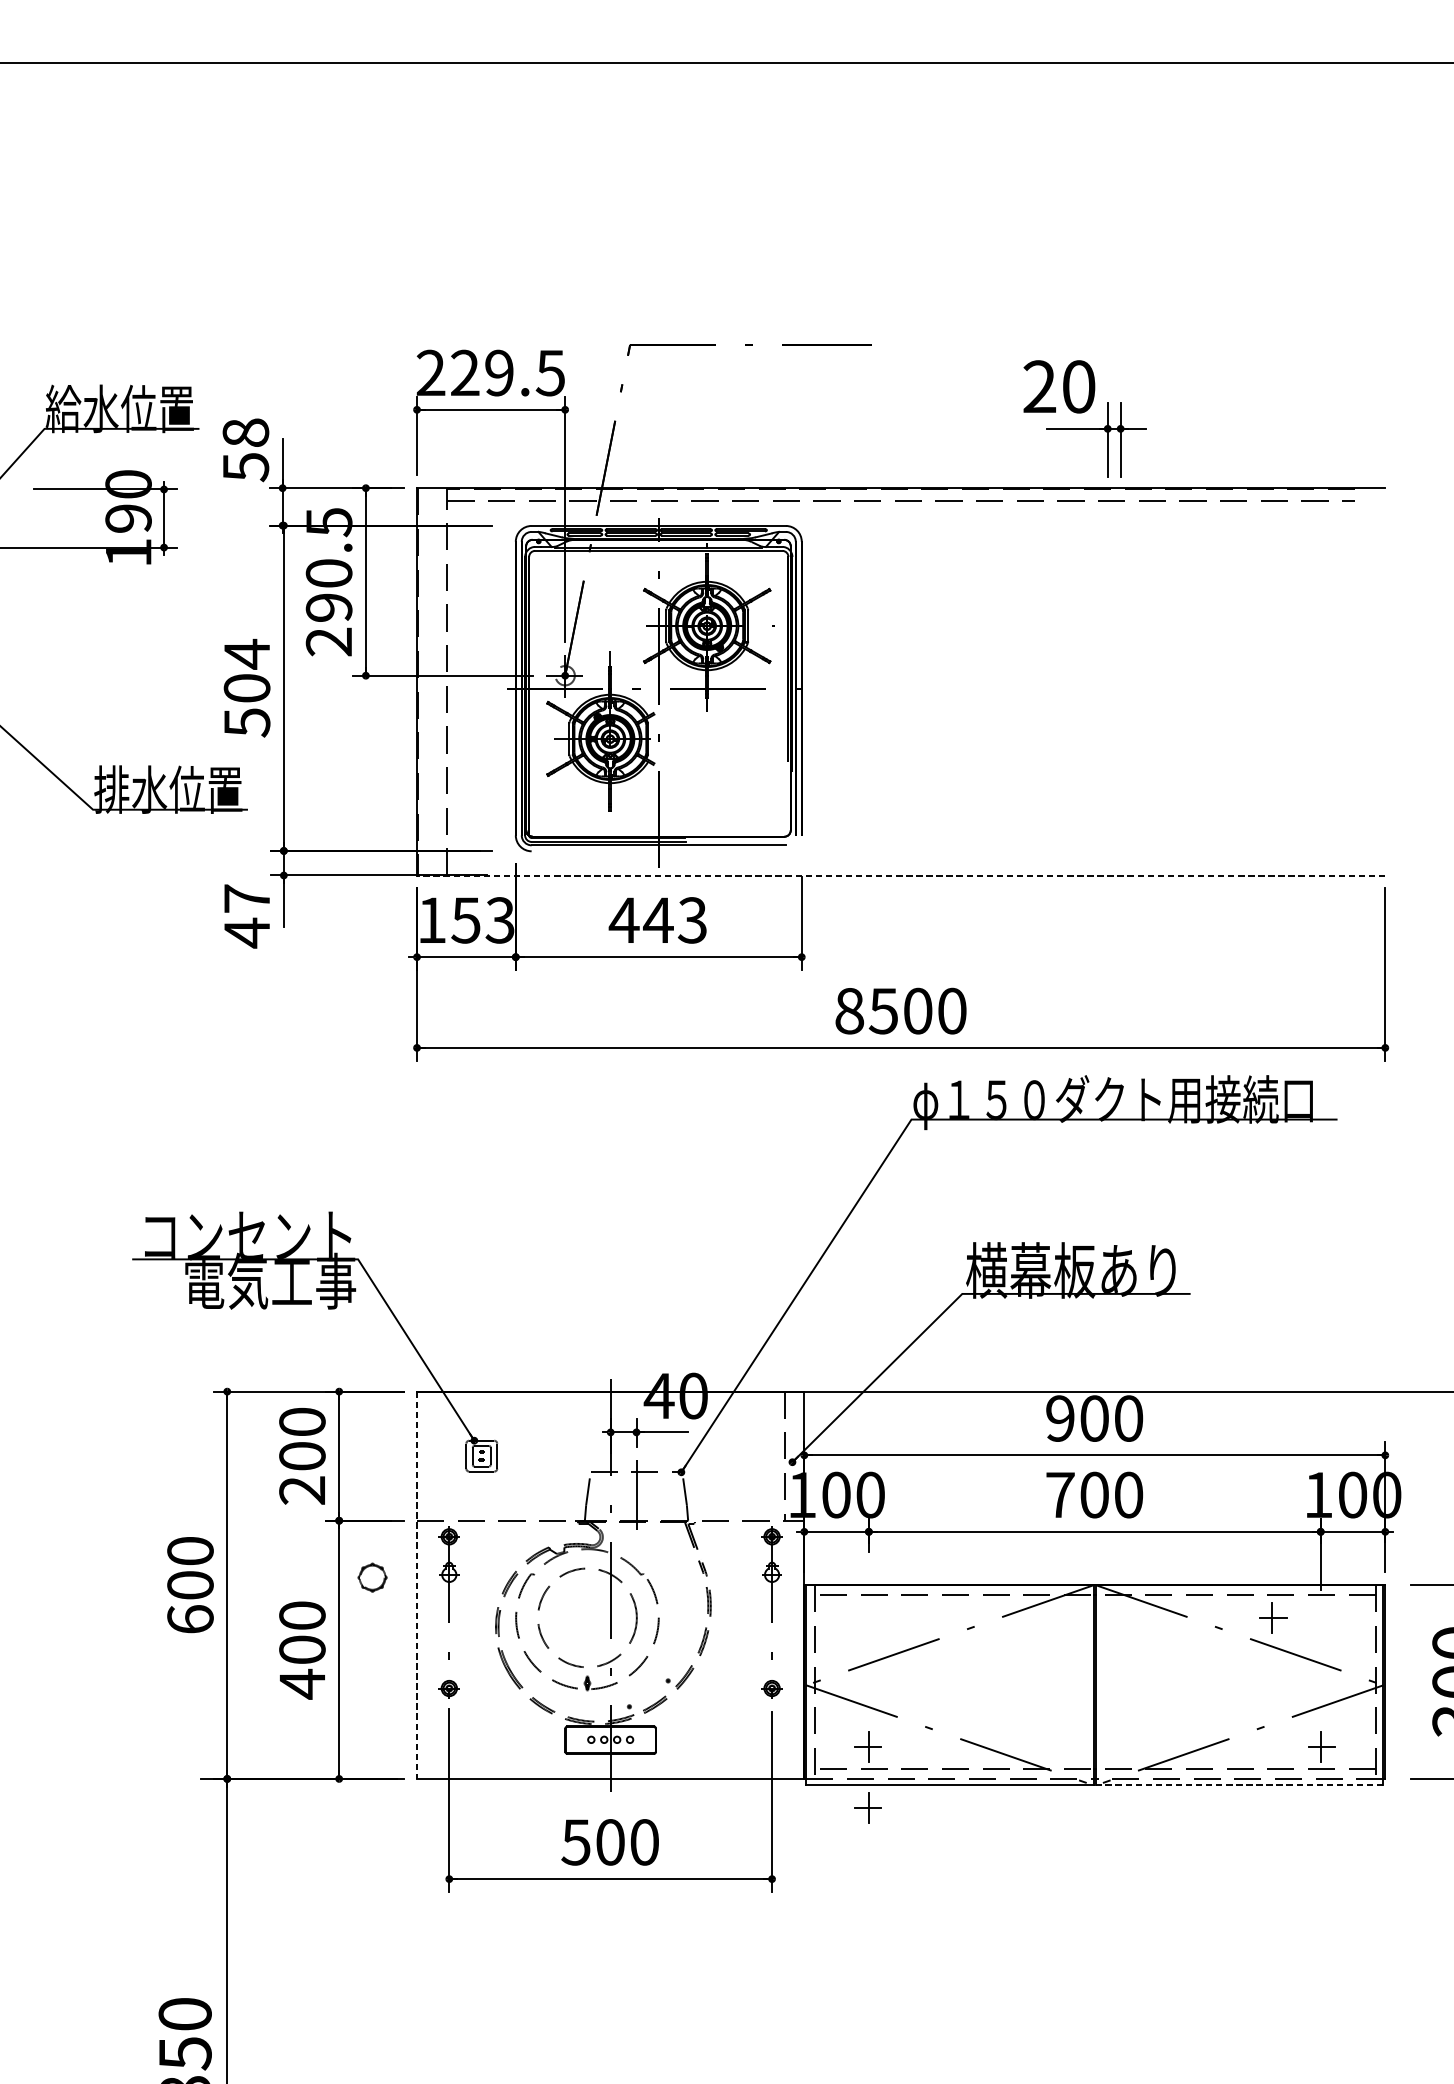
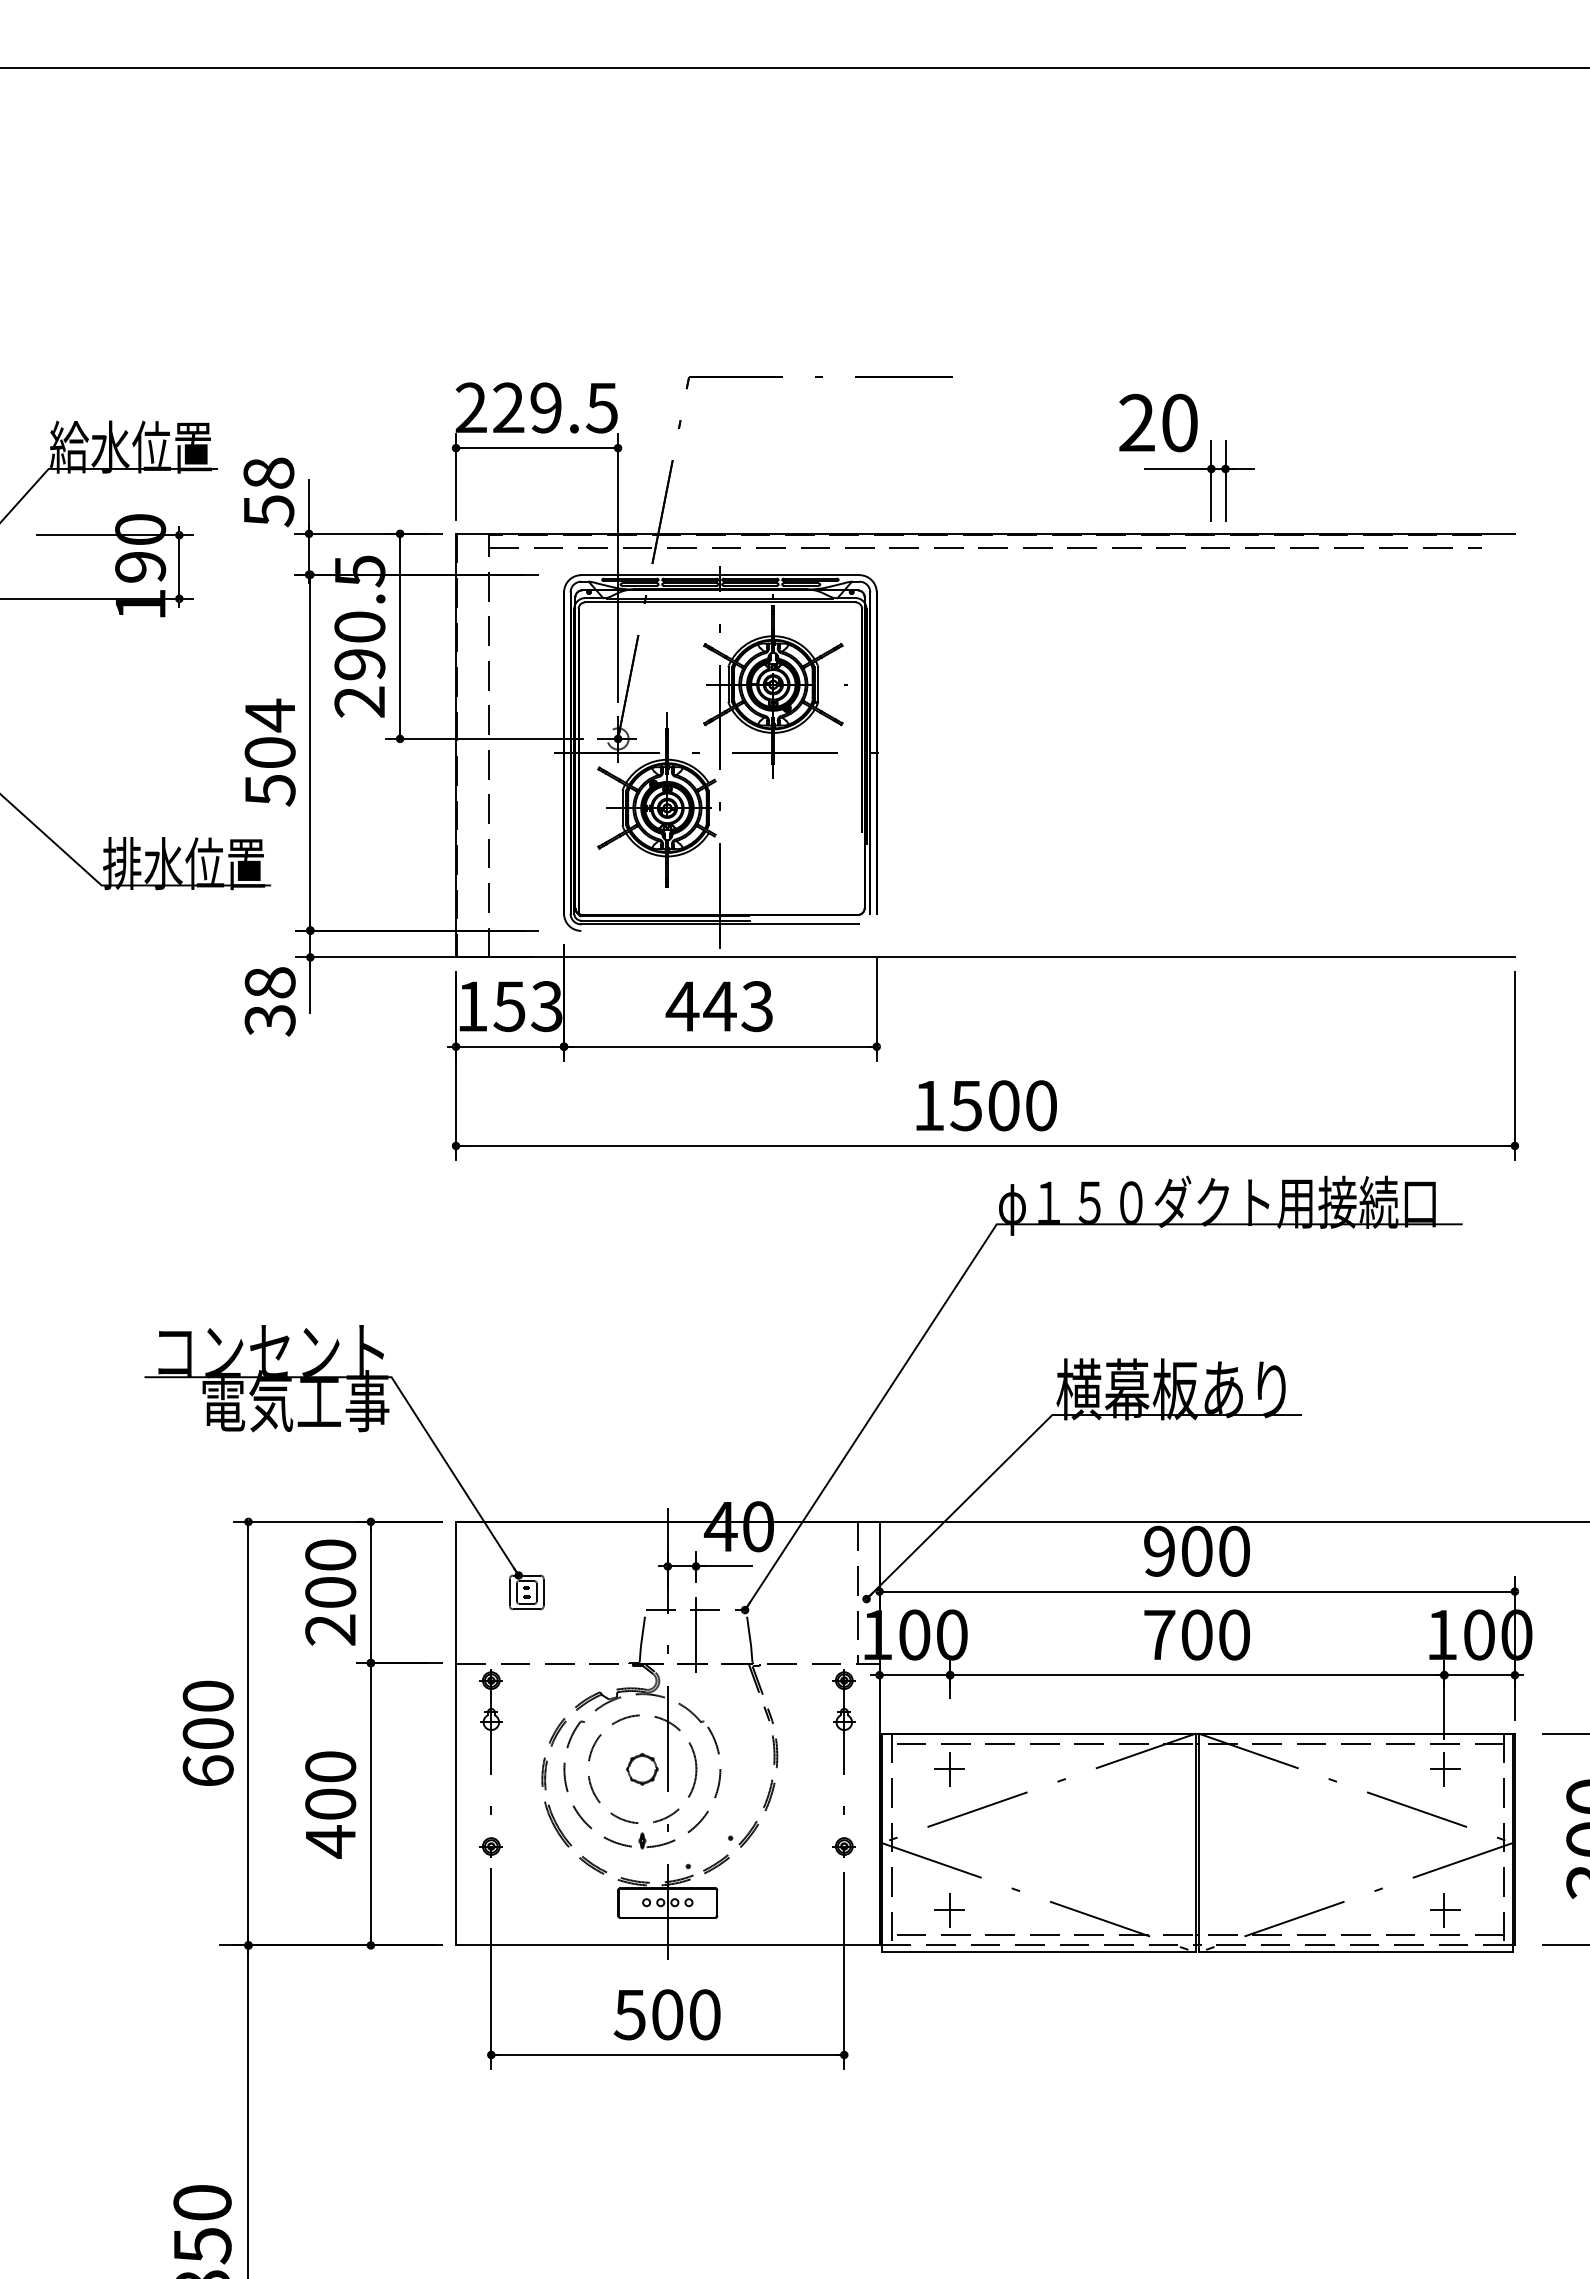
line: (900, 875) -> (984, 957), dashed -> solid
text: (246, 916) -> (269, 1002), 47 -> 38
text: (849, 1010) -> (928, 1105), 8500 -> 1500
part: (372, 1577) -> (642, 1769), moved
line: (417, 1585) -> (456, 1733), dashed -> solid
part: (1273, 1618) -> (1445, 1769), moved
line: (1239, 1785) -> (1355, 1952), dashed -> solid
part: (868, 1808) -> (949, 1769), moved

